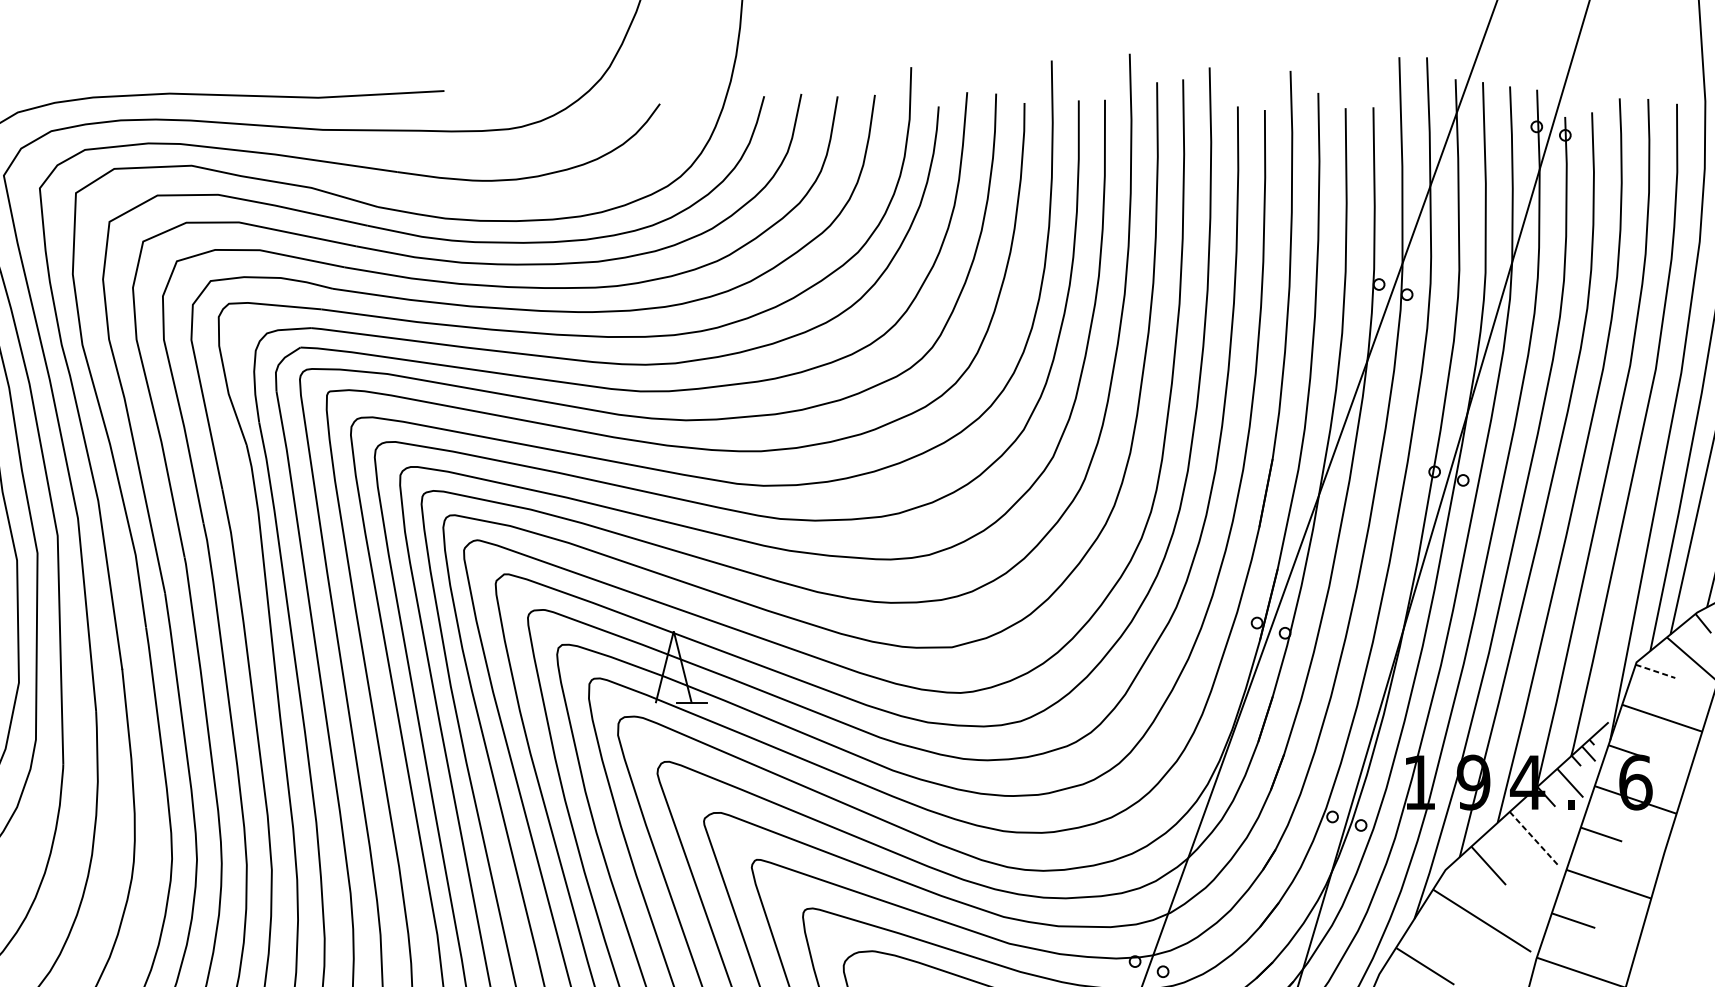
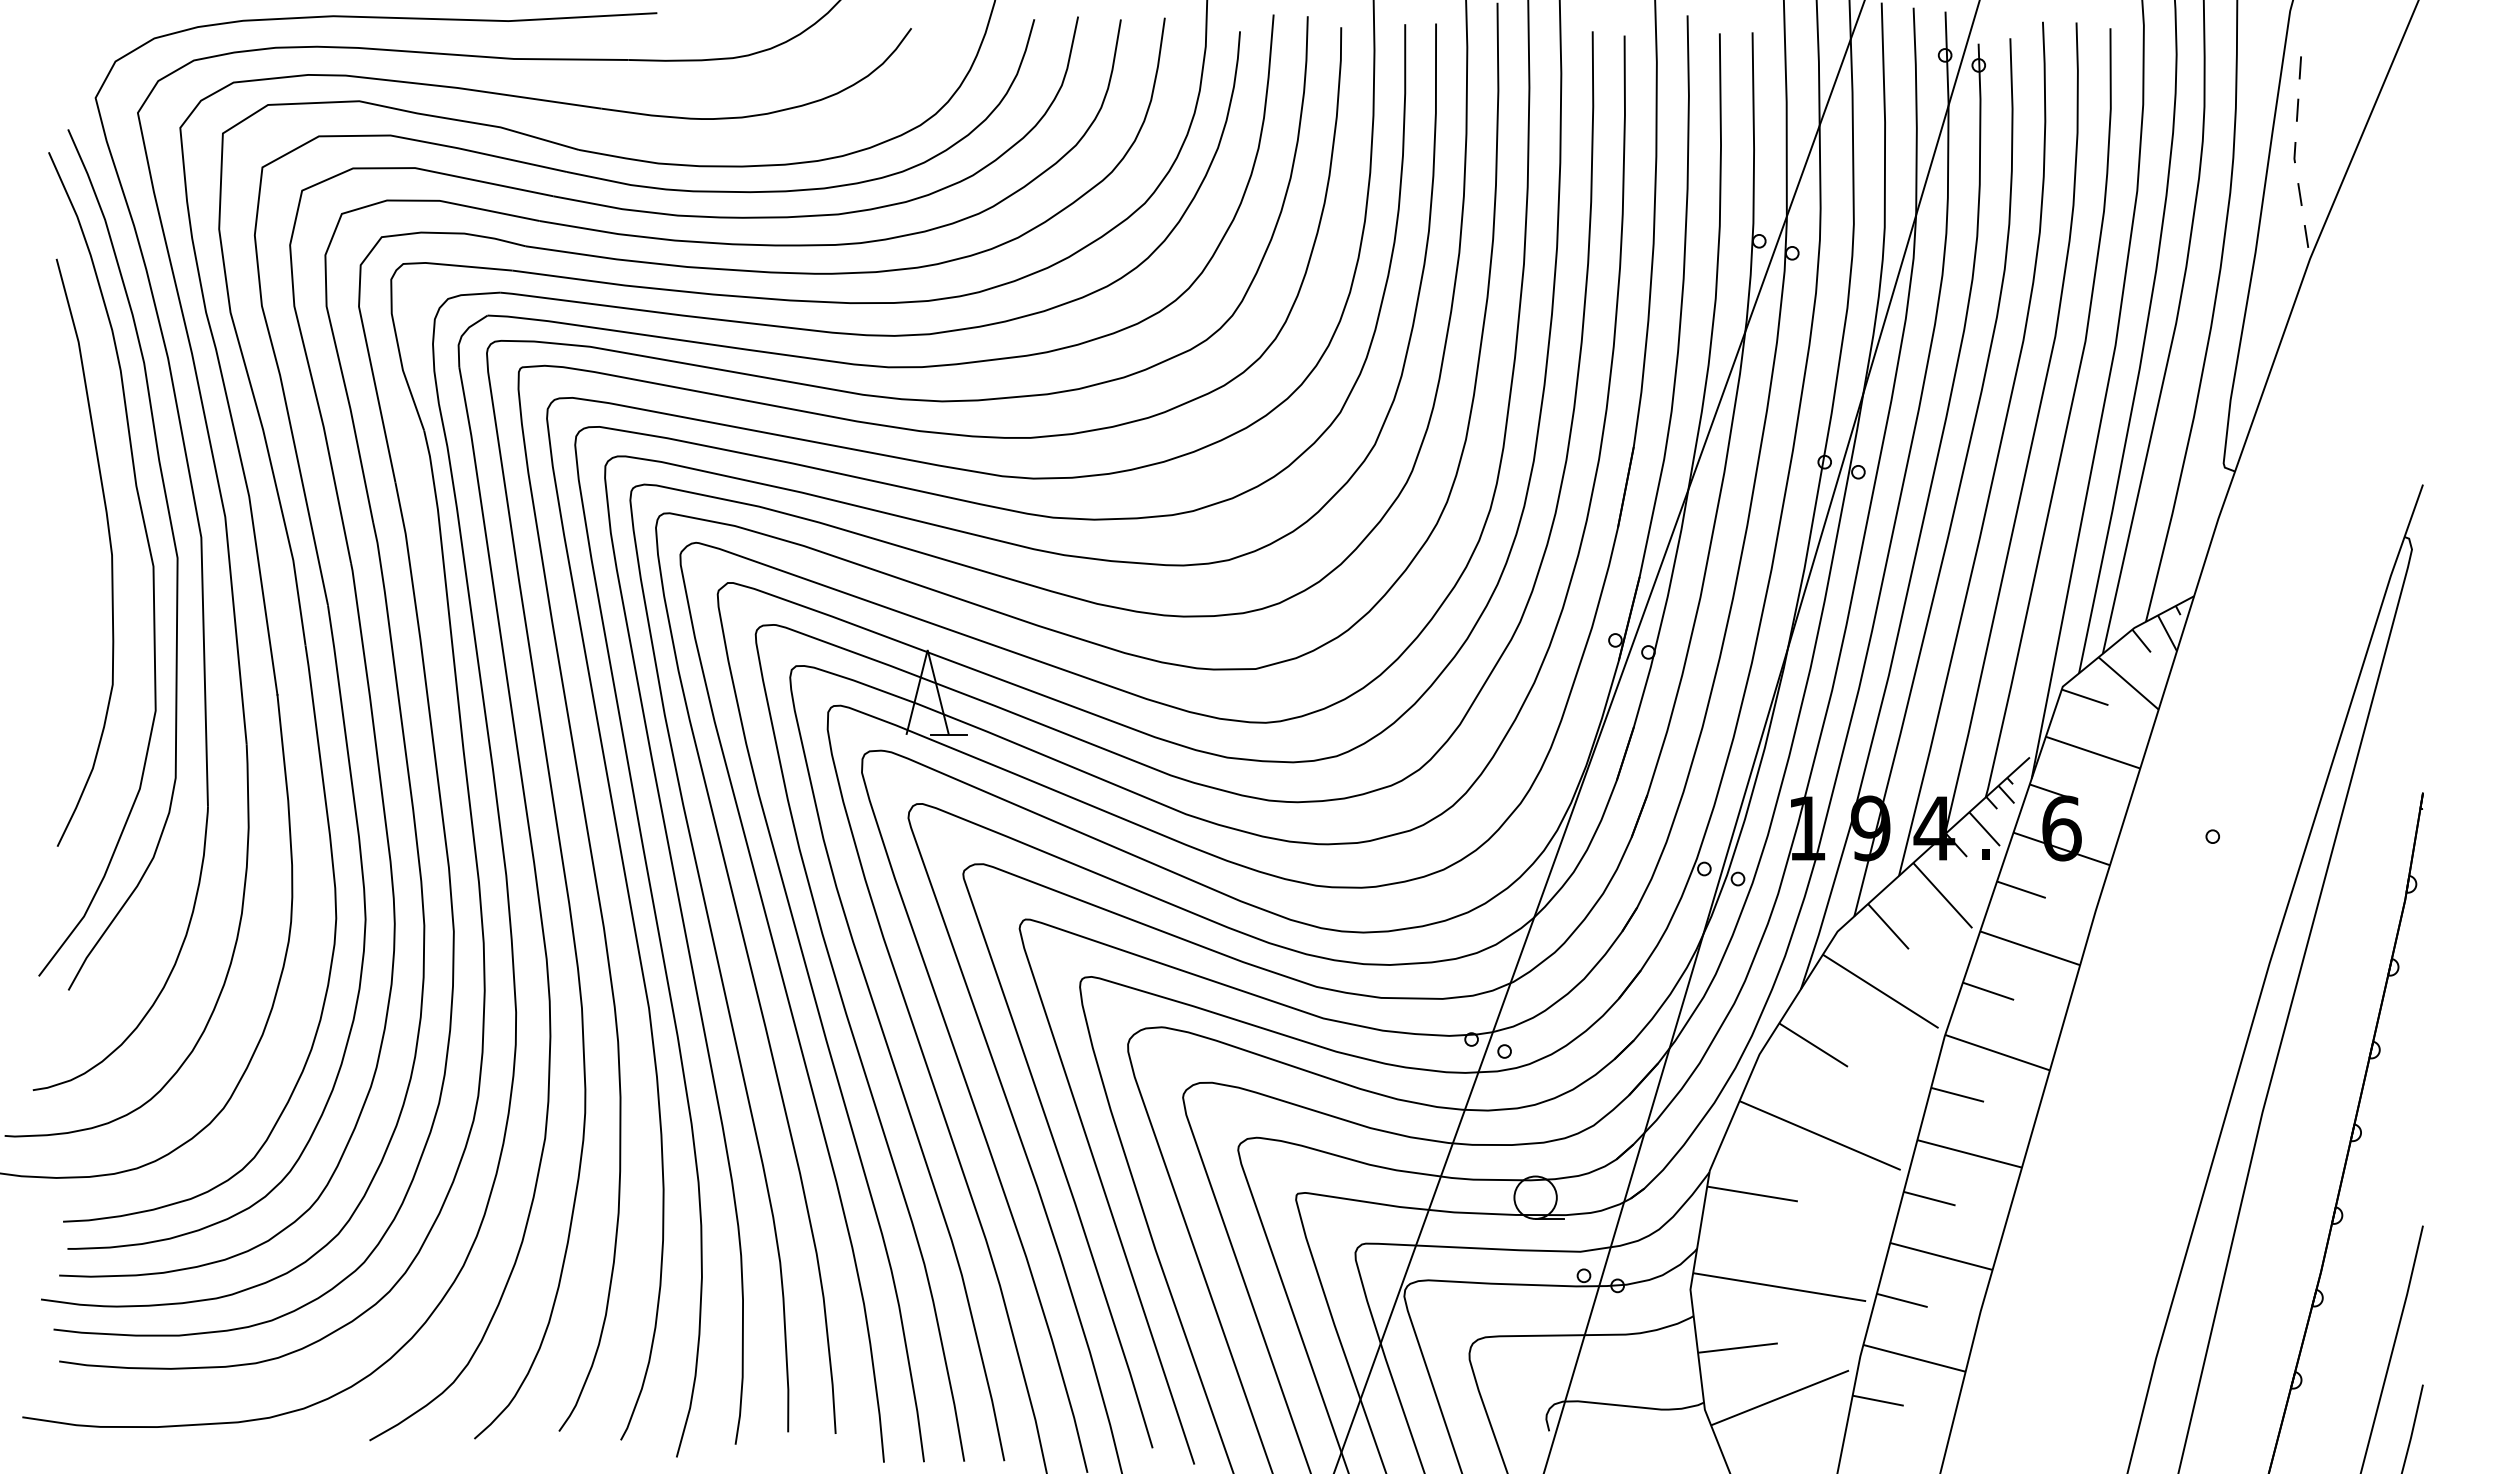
line: (1655, 671) -> (2085, 697), dashed -> solid
line: (1534, 839) -> (1942, 895), dashed -> solid

